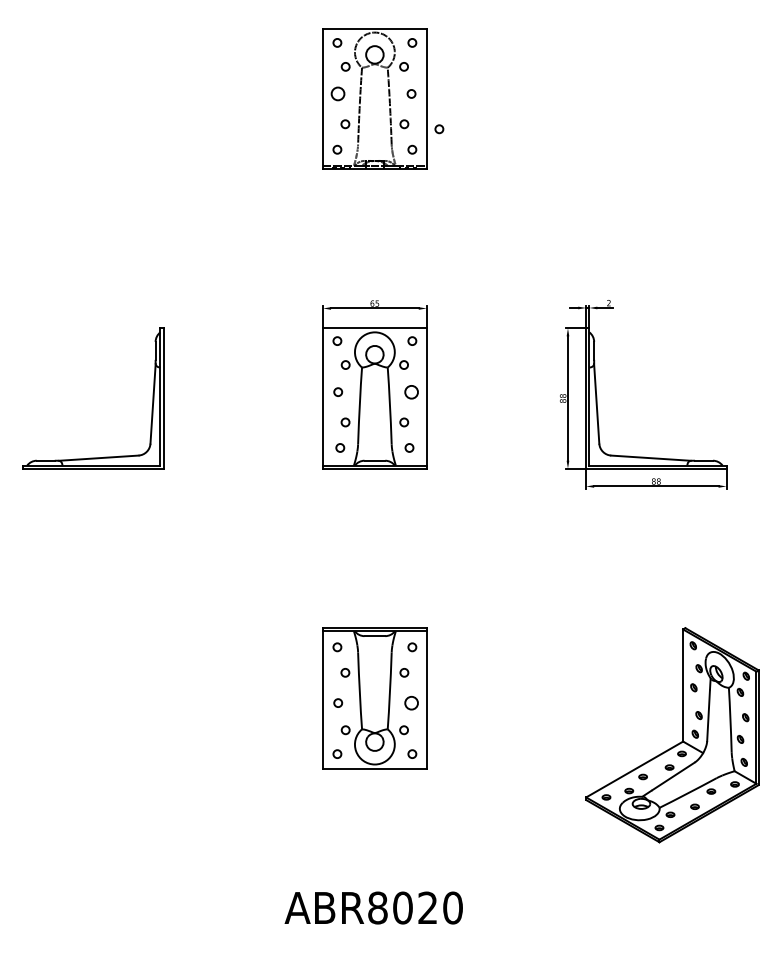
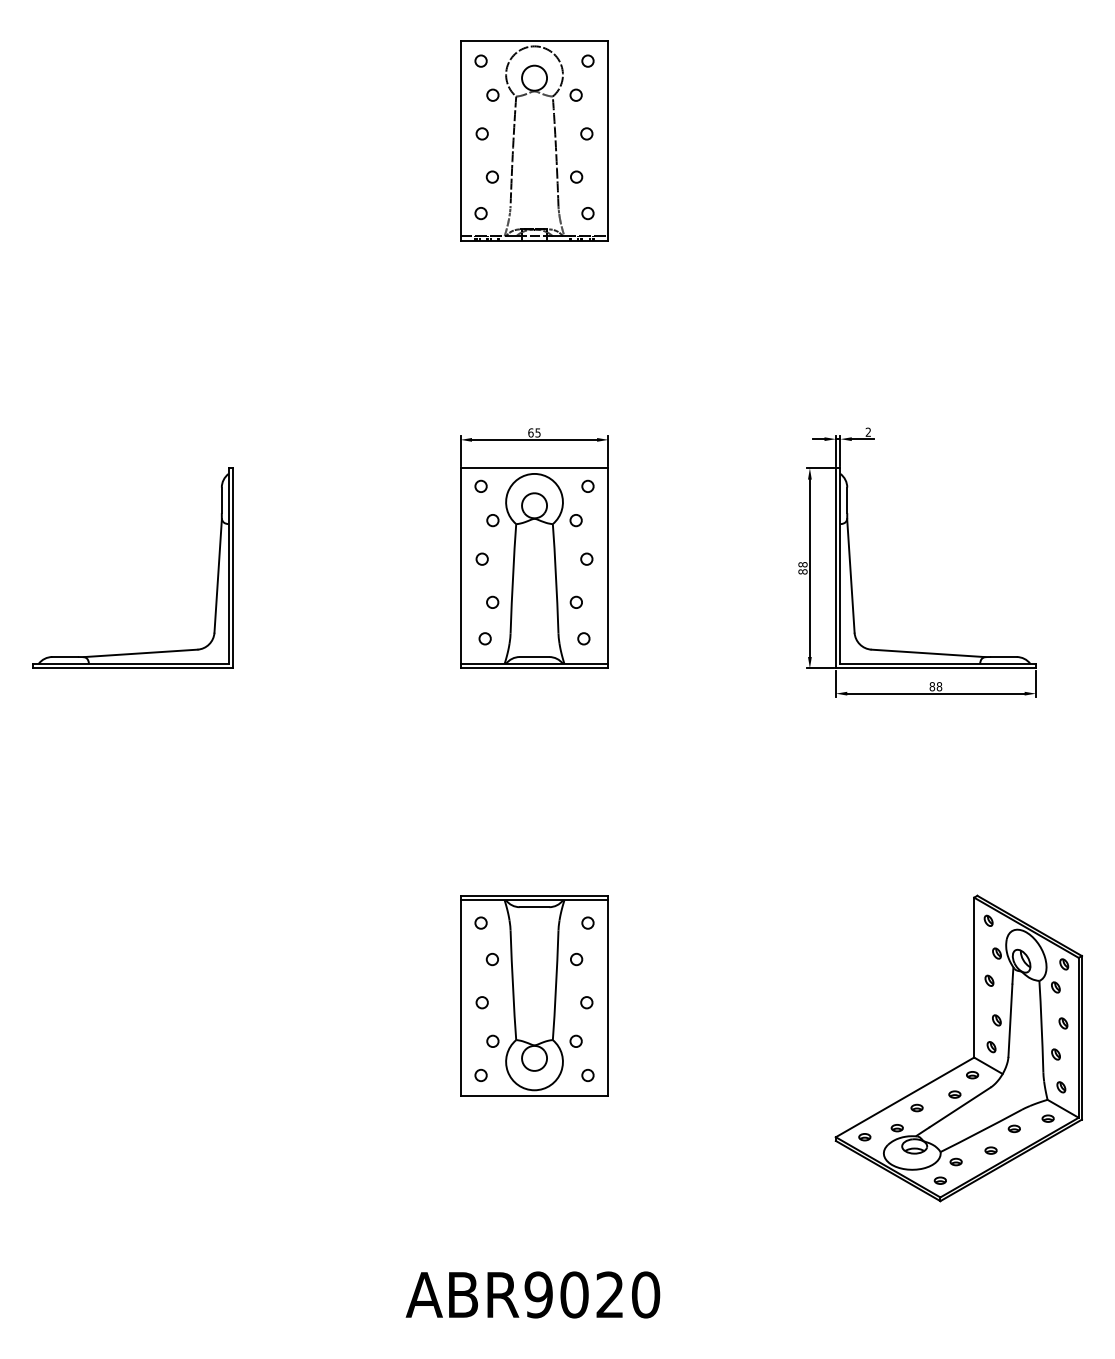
circle: (338, 93) -> (482, 133), size x0.62
circle: (439, 129) -> (626, 184), removed
circle: (411, 391) -> (586, 558), size x0.62
circle: (411, 702) -> (586, 1001), size x0.62
text: (377, 907) -> (538, 1294), ABR8020 -> ABR9020

